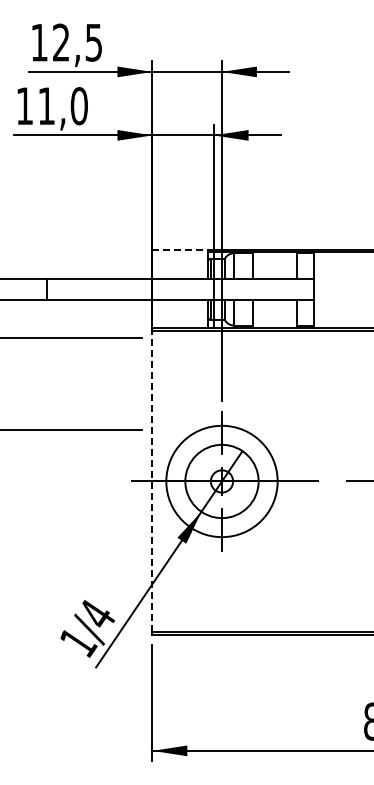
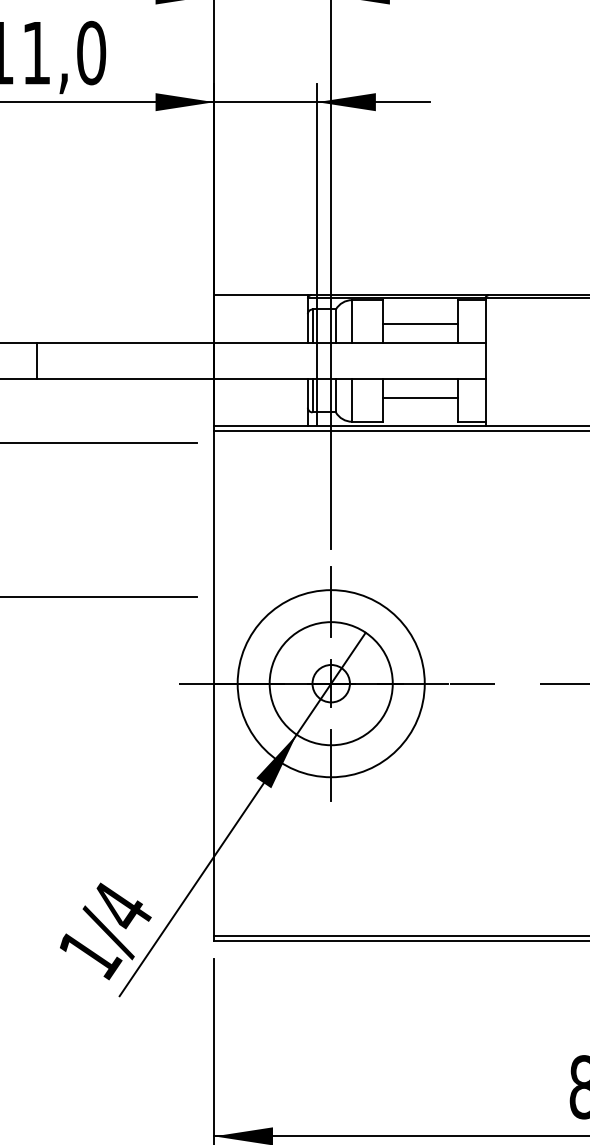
line: (180, 250) -> (261, 295), dashed -> solid
line: (274, 267) -> (419, 324), added
line: (274, 311) -> (419, 398), added
line: (152, 480) -> (214, 682), dashed -> solid

